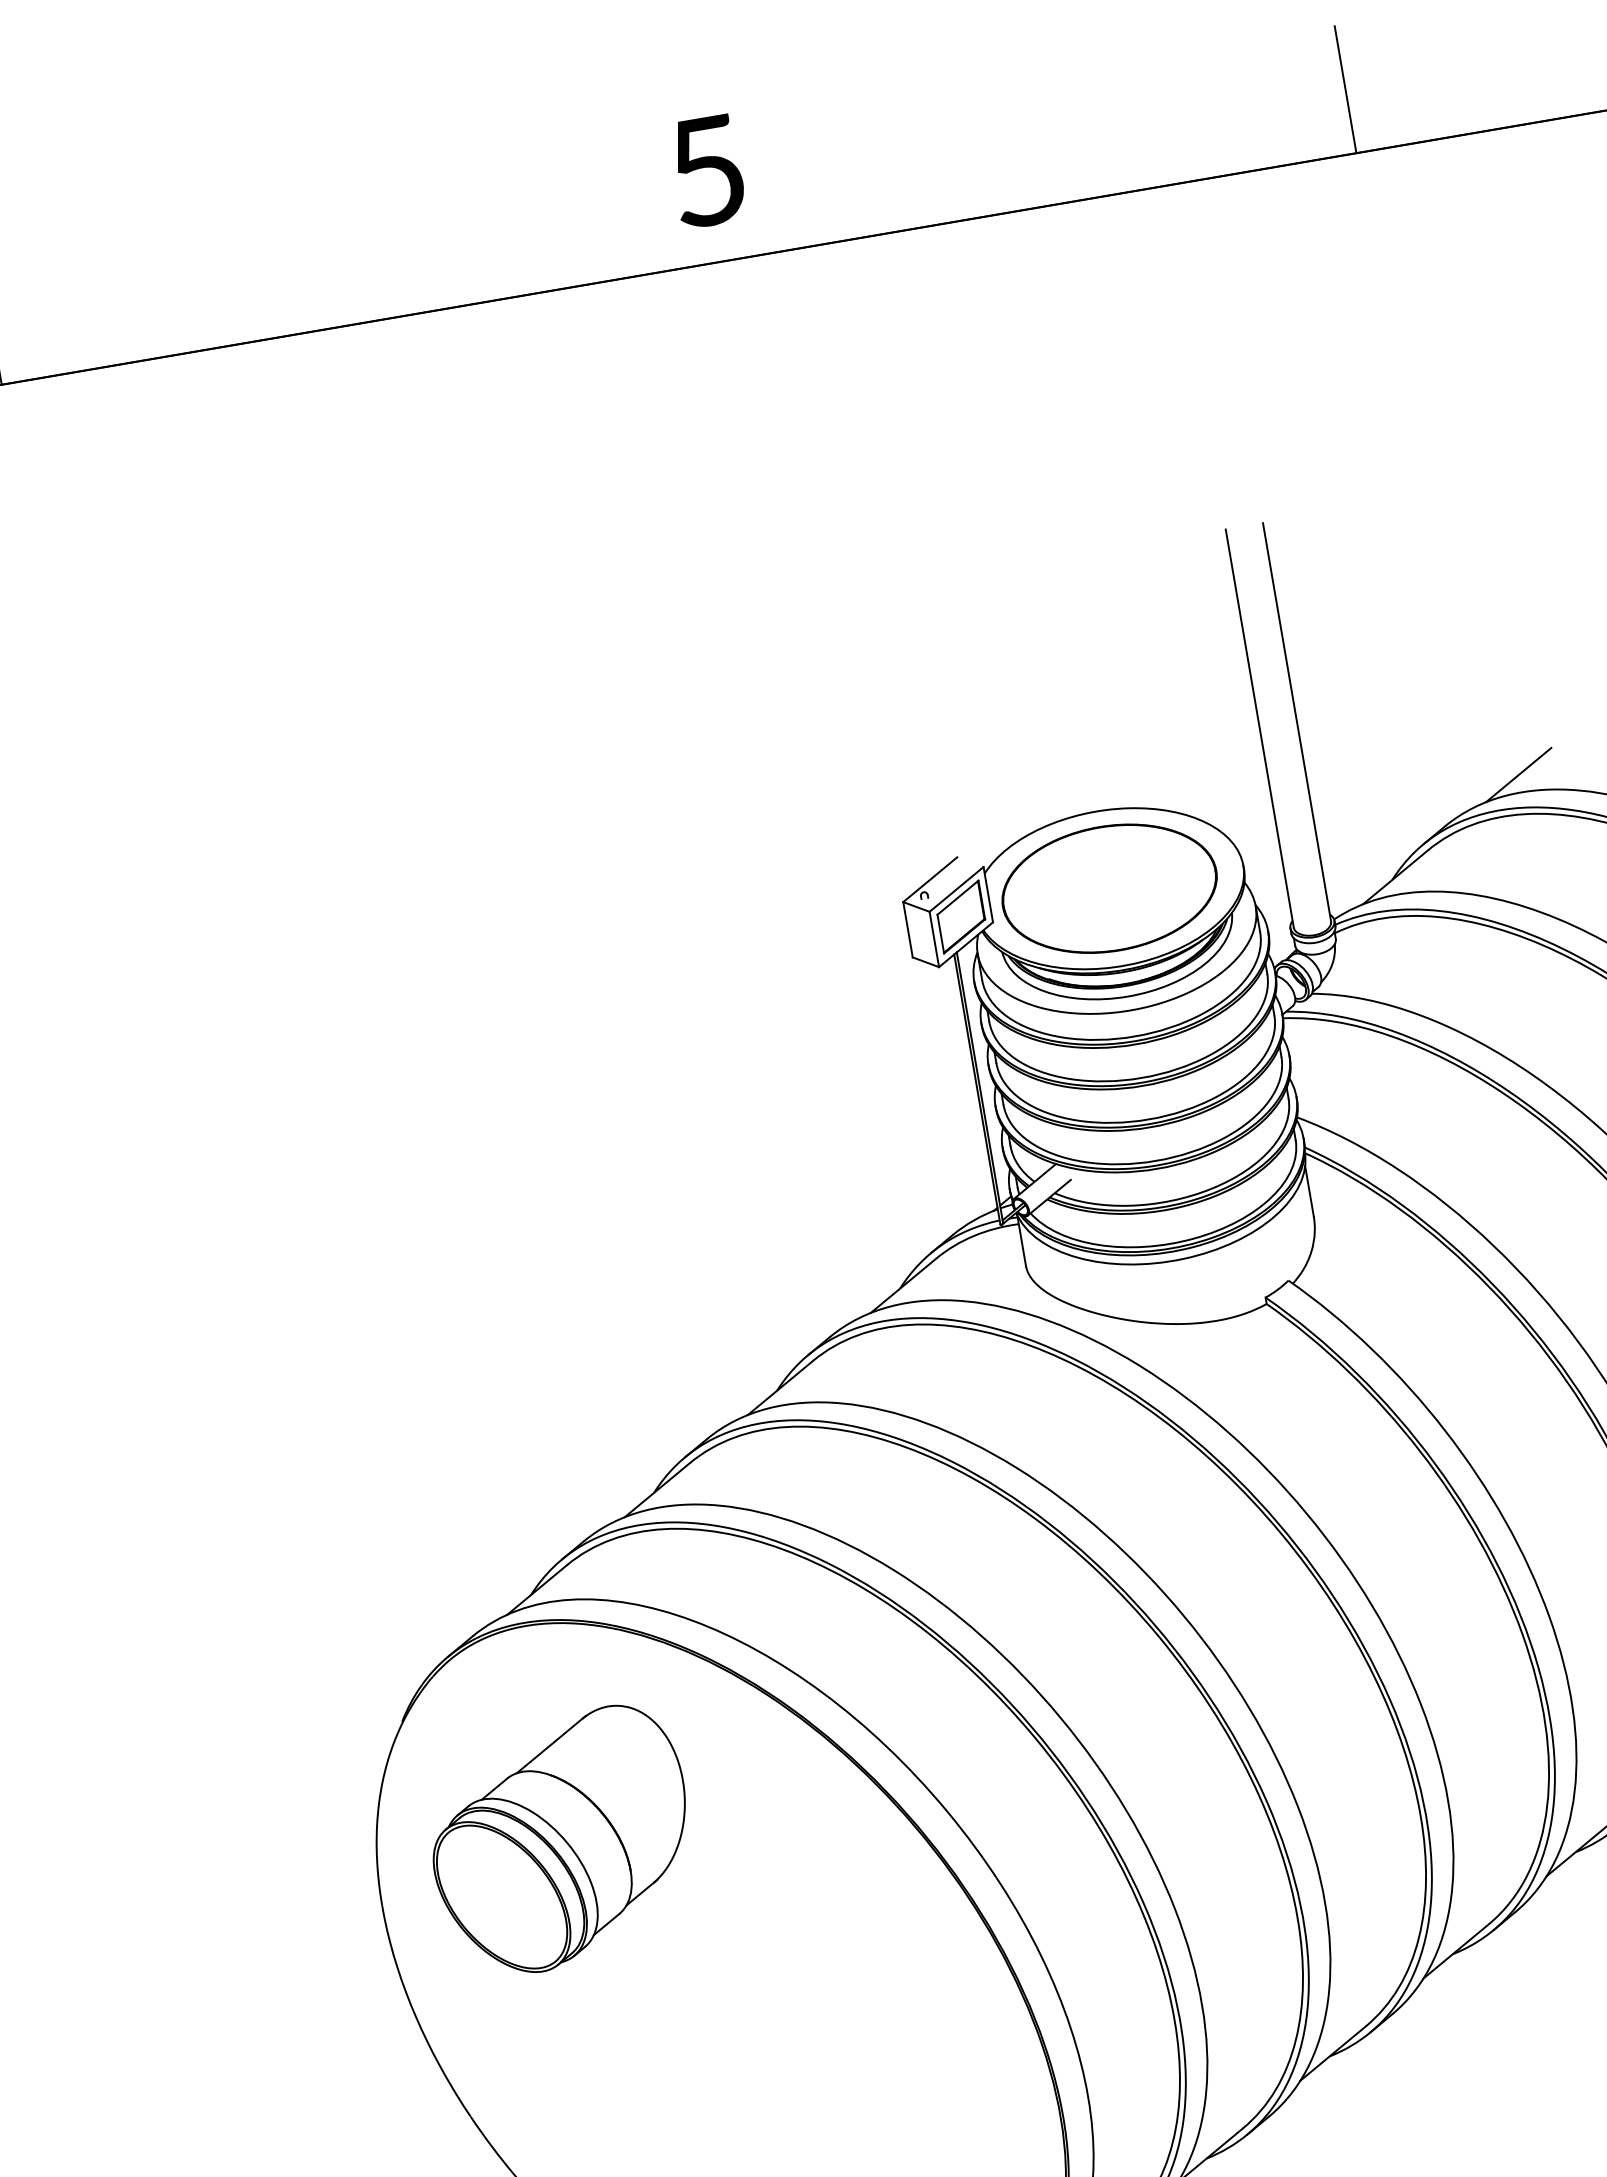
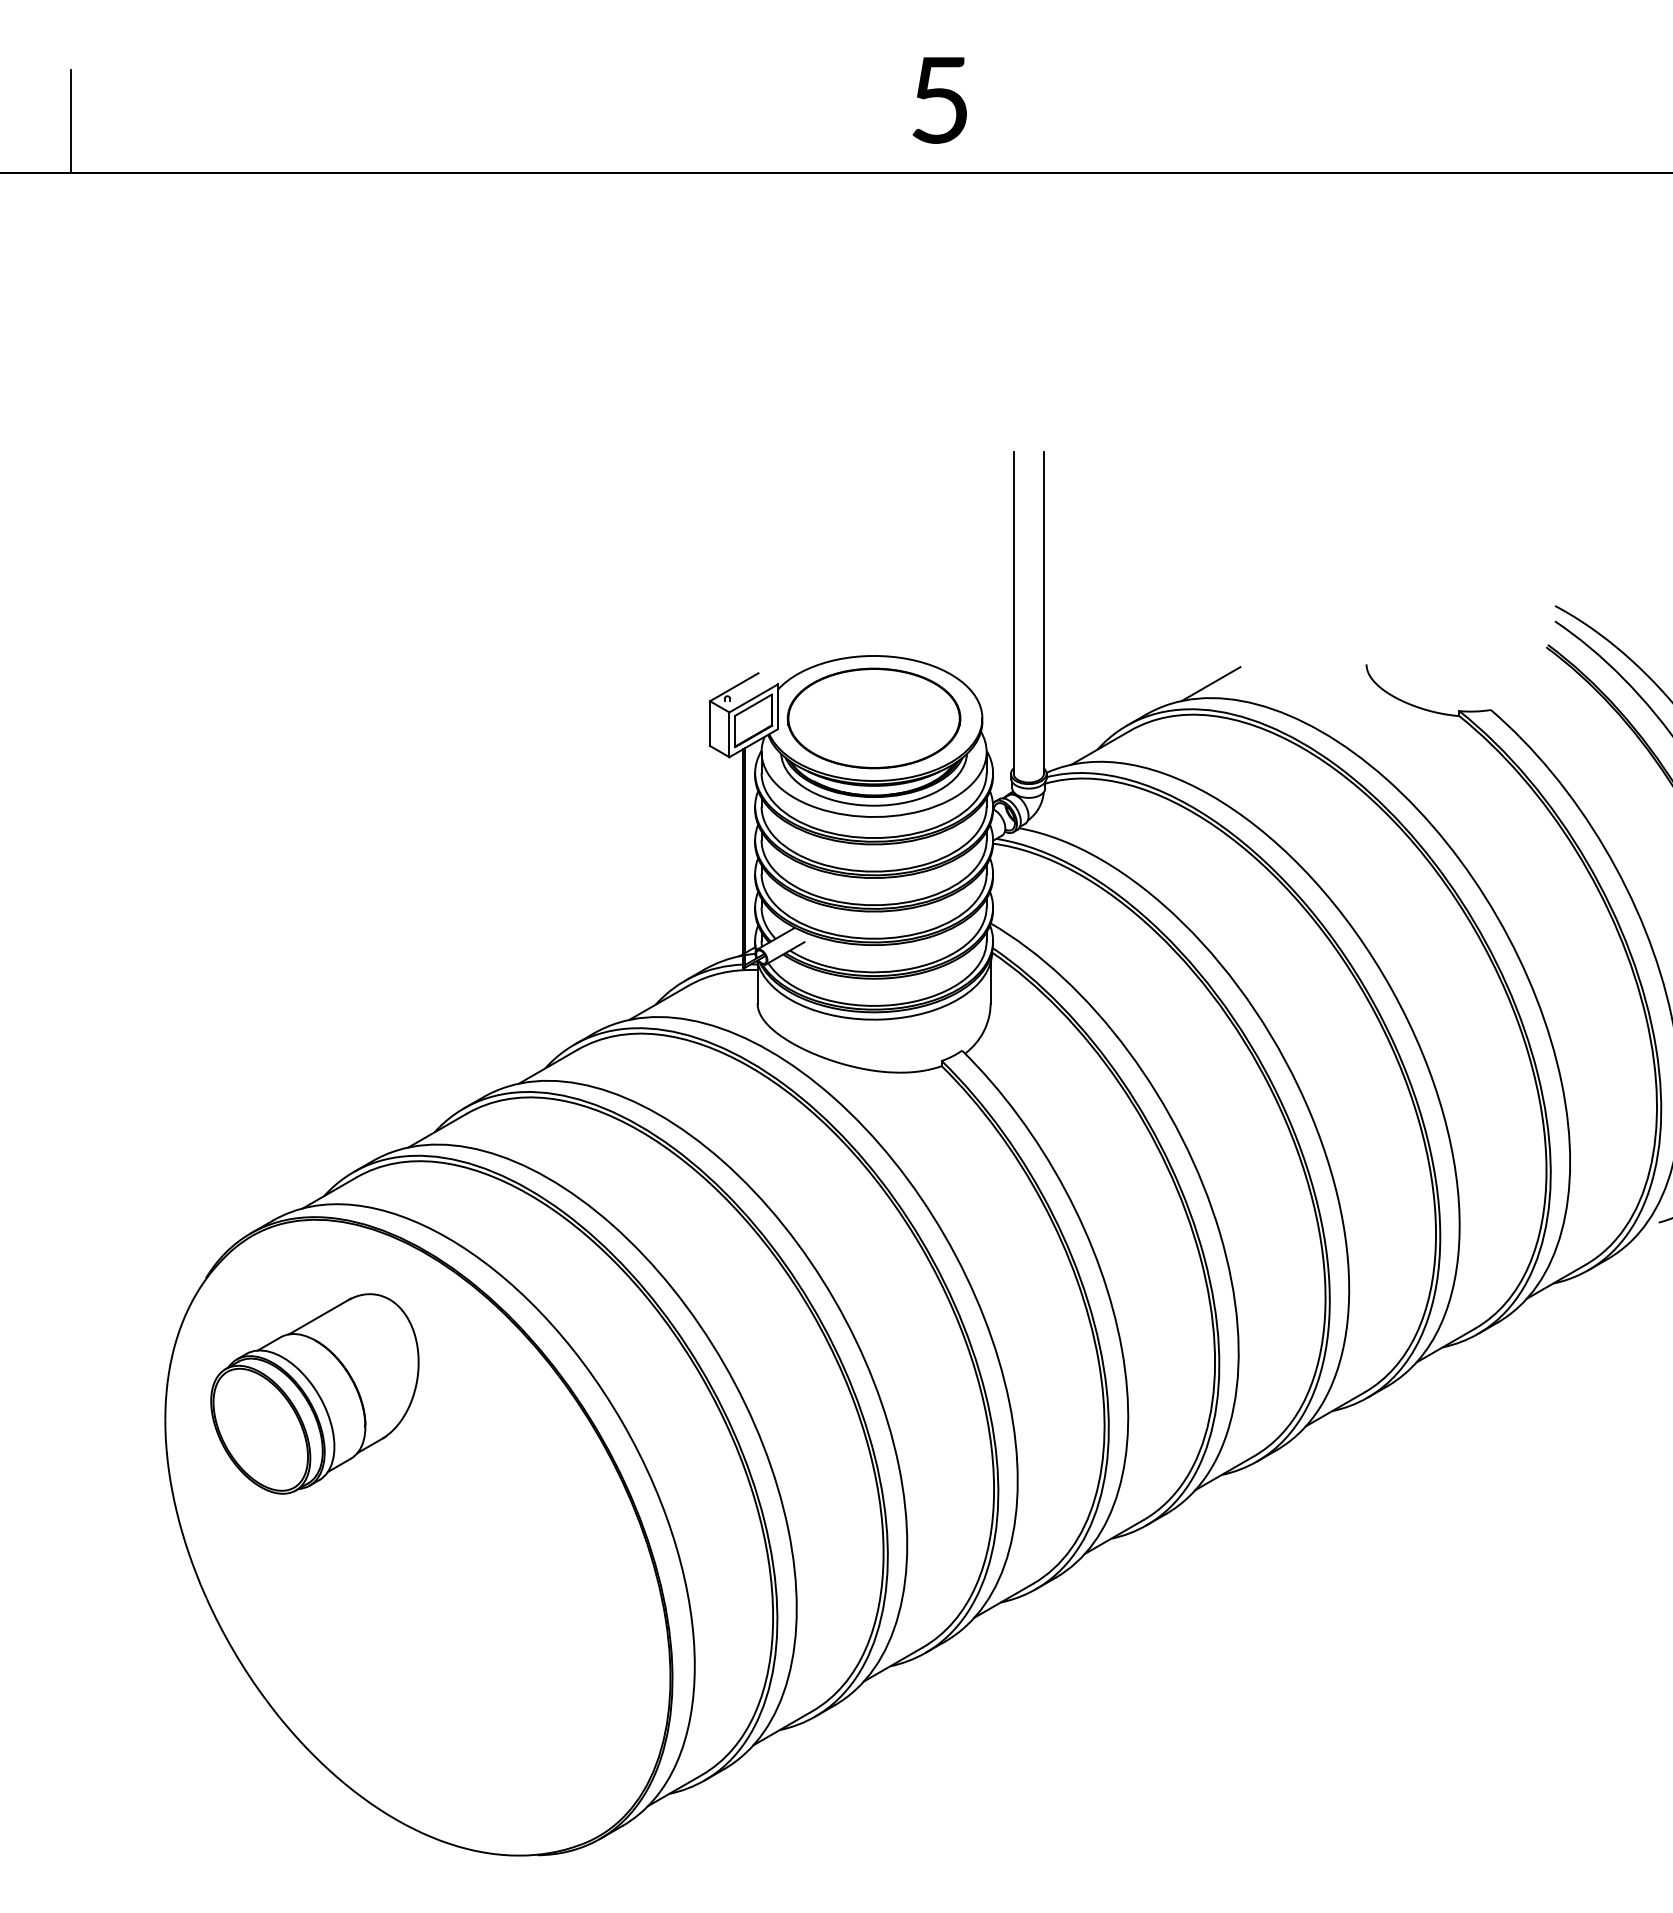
line: (1346, 89) -> (1167, 121), removed
text: (706, 171) -> (939, 100), moved

